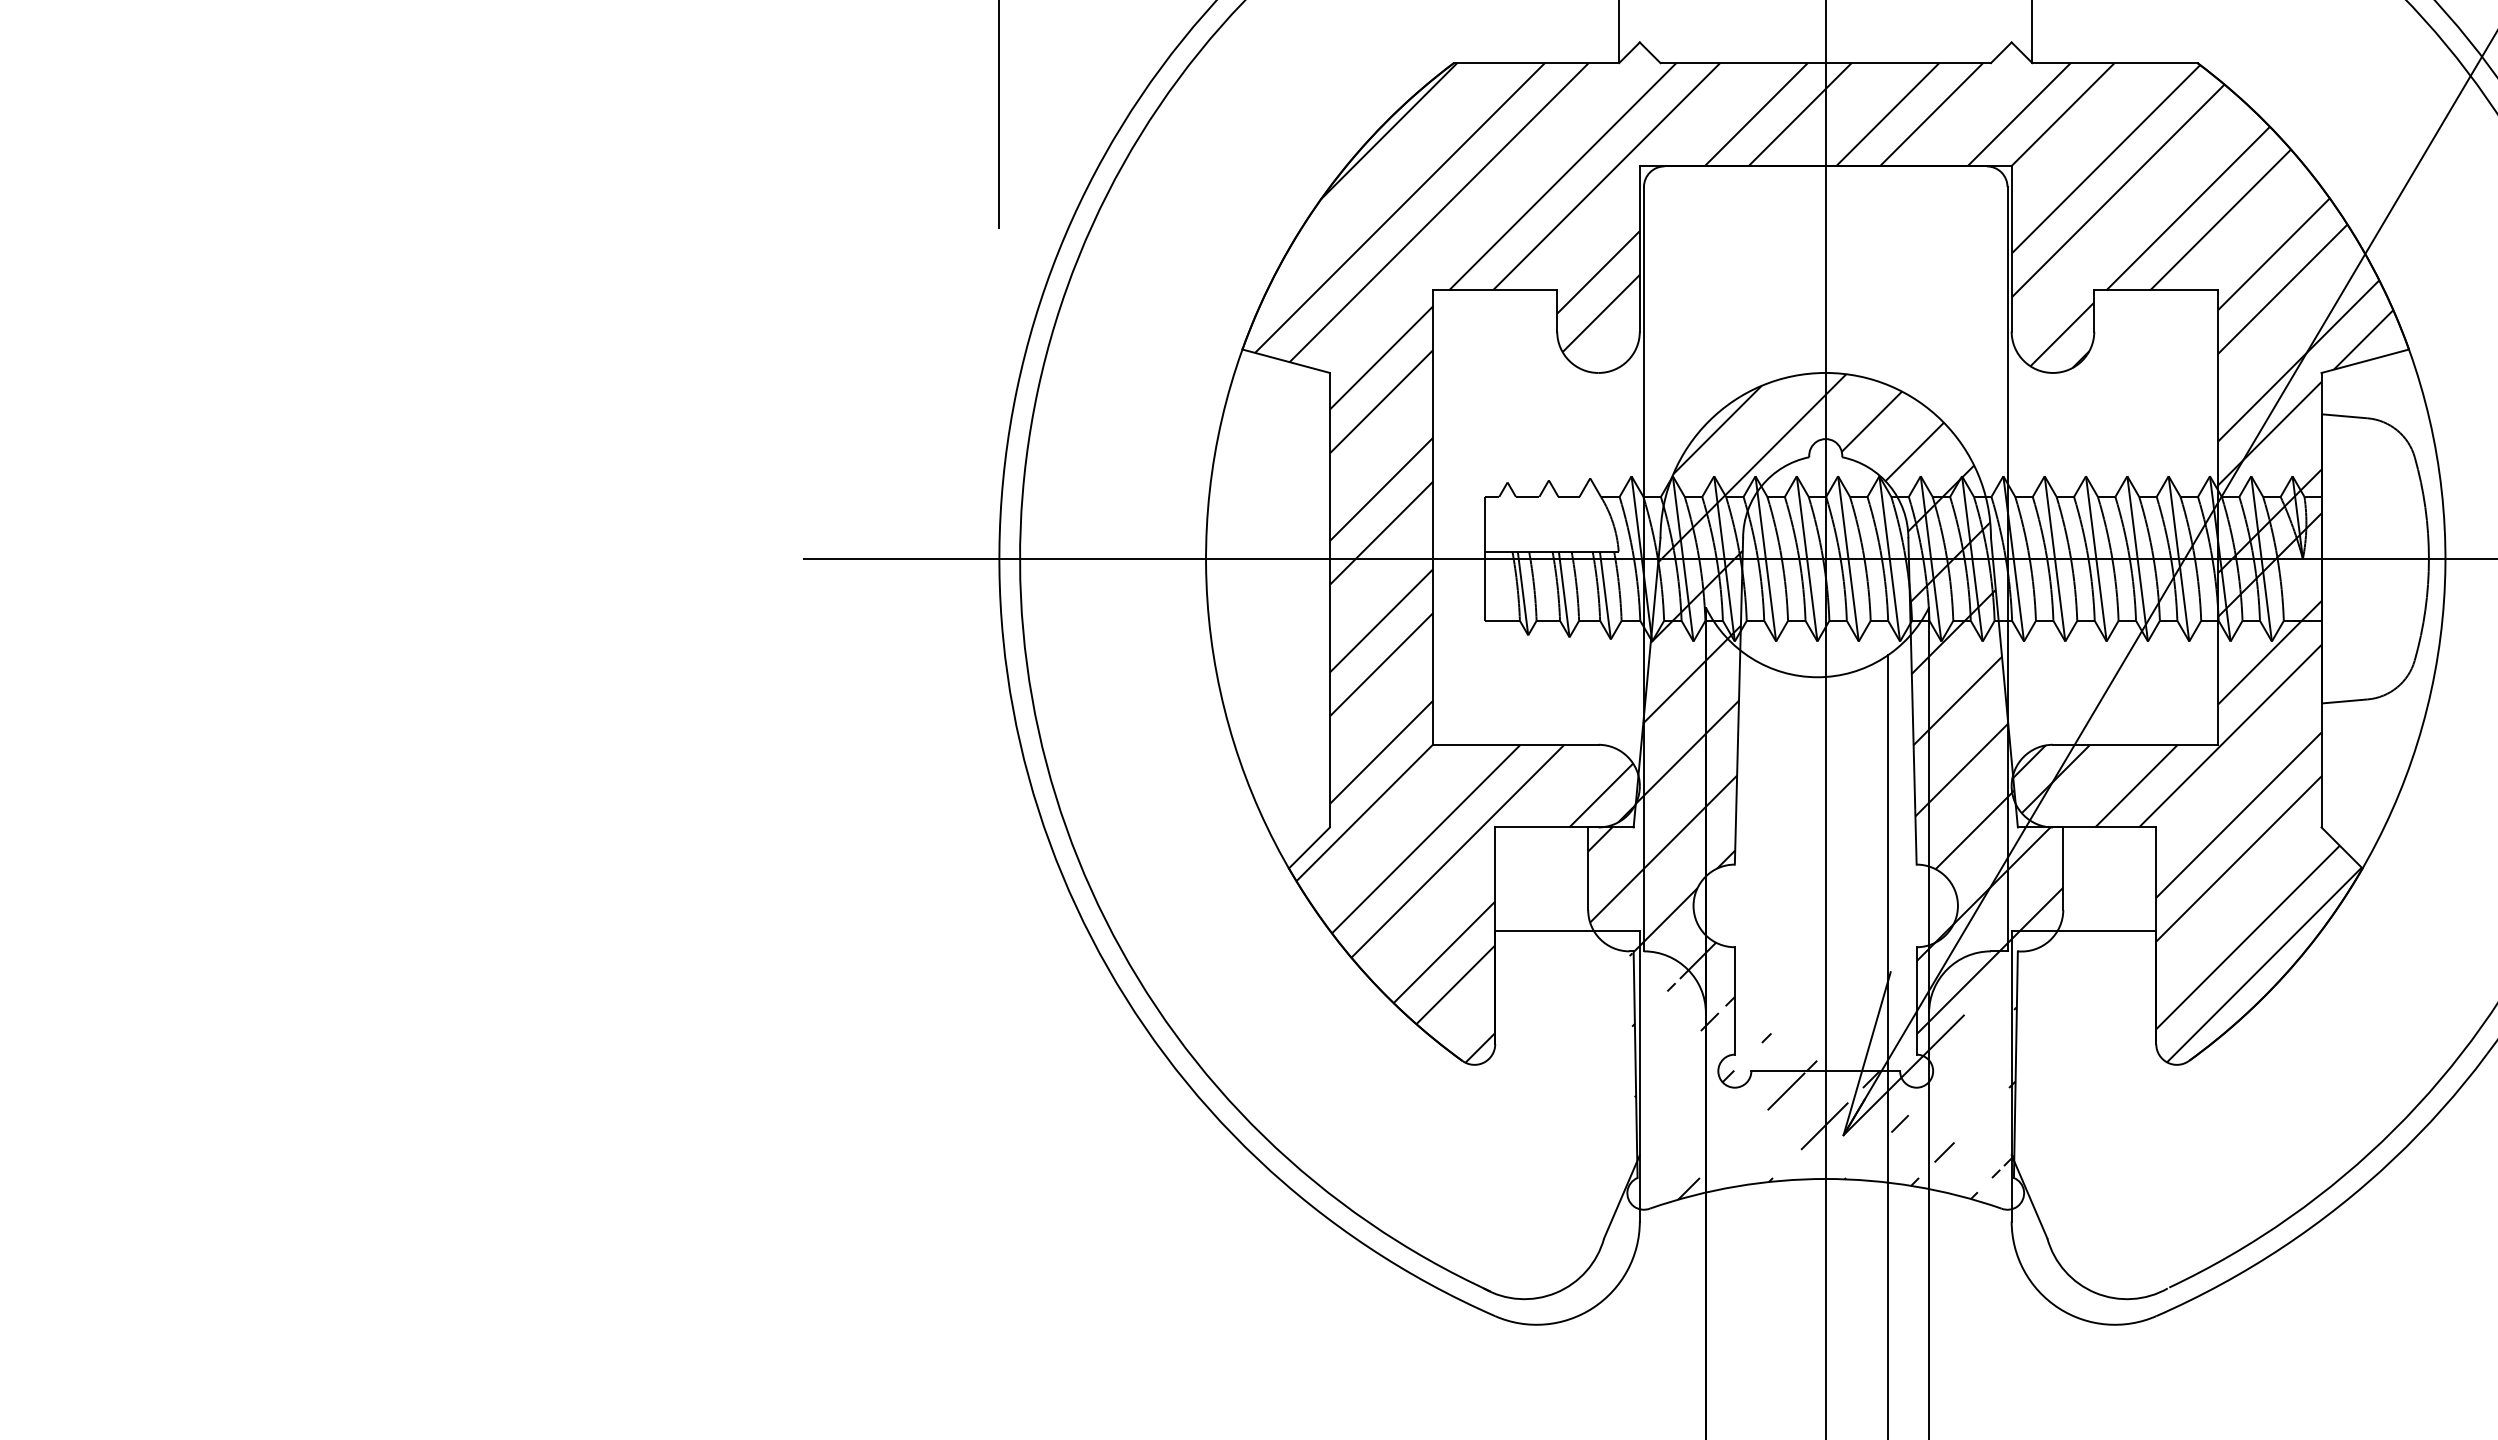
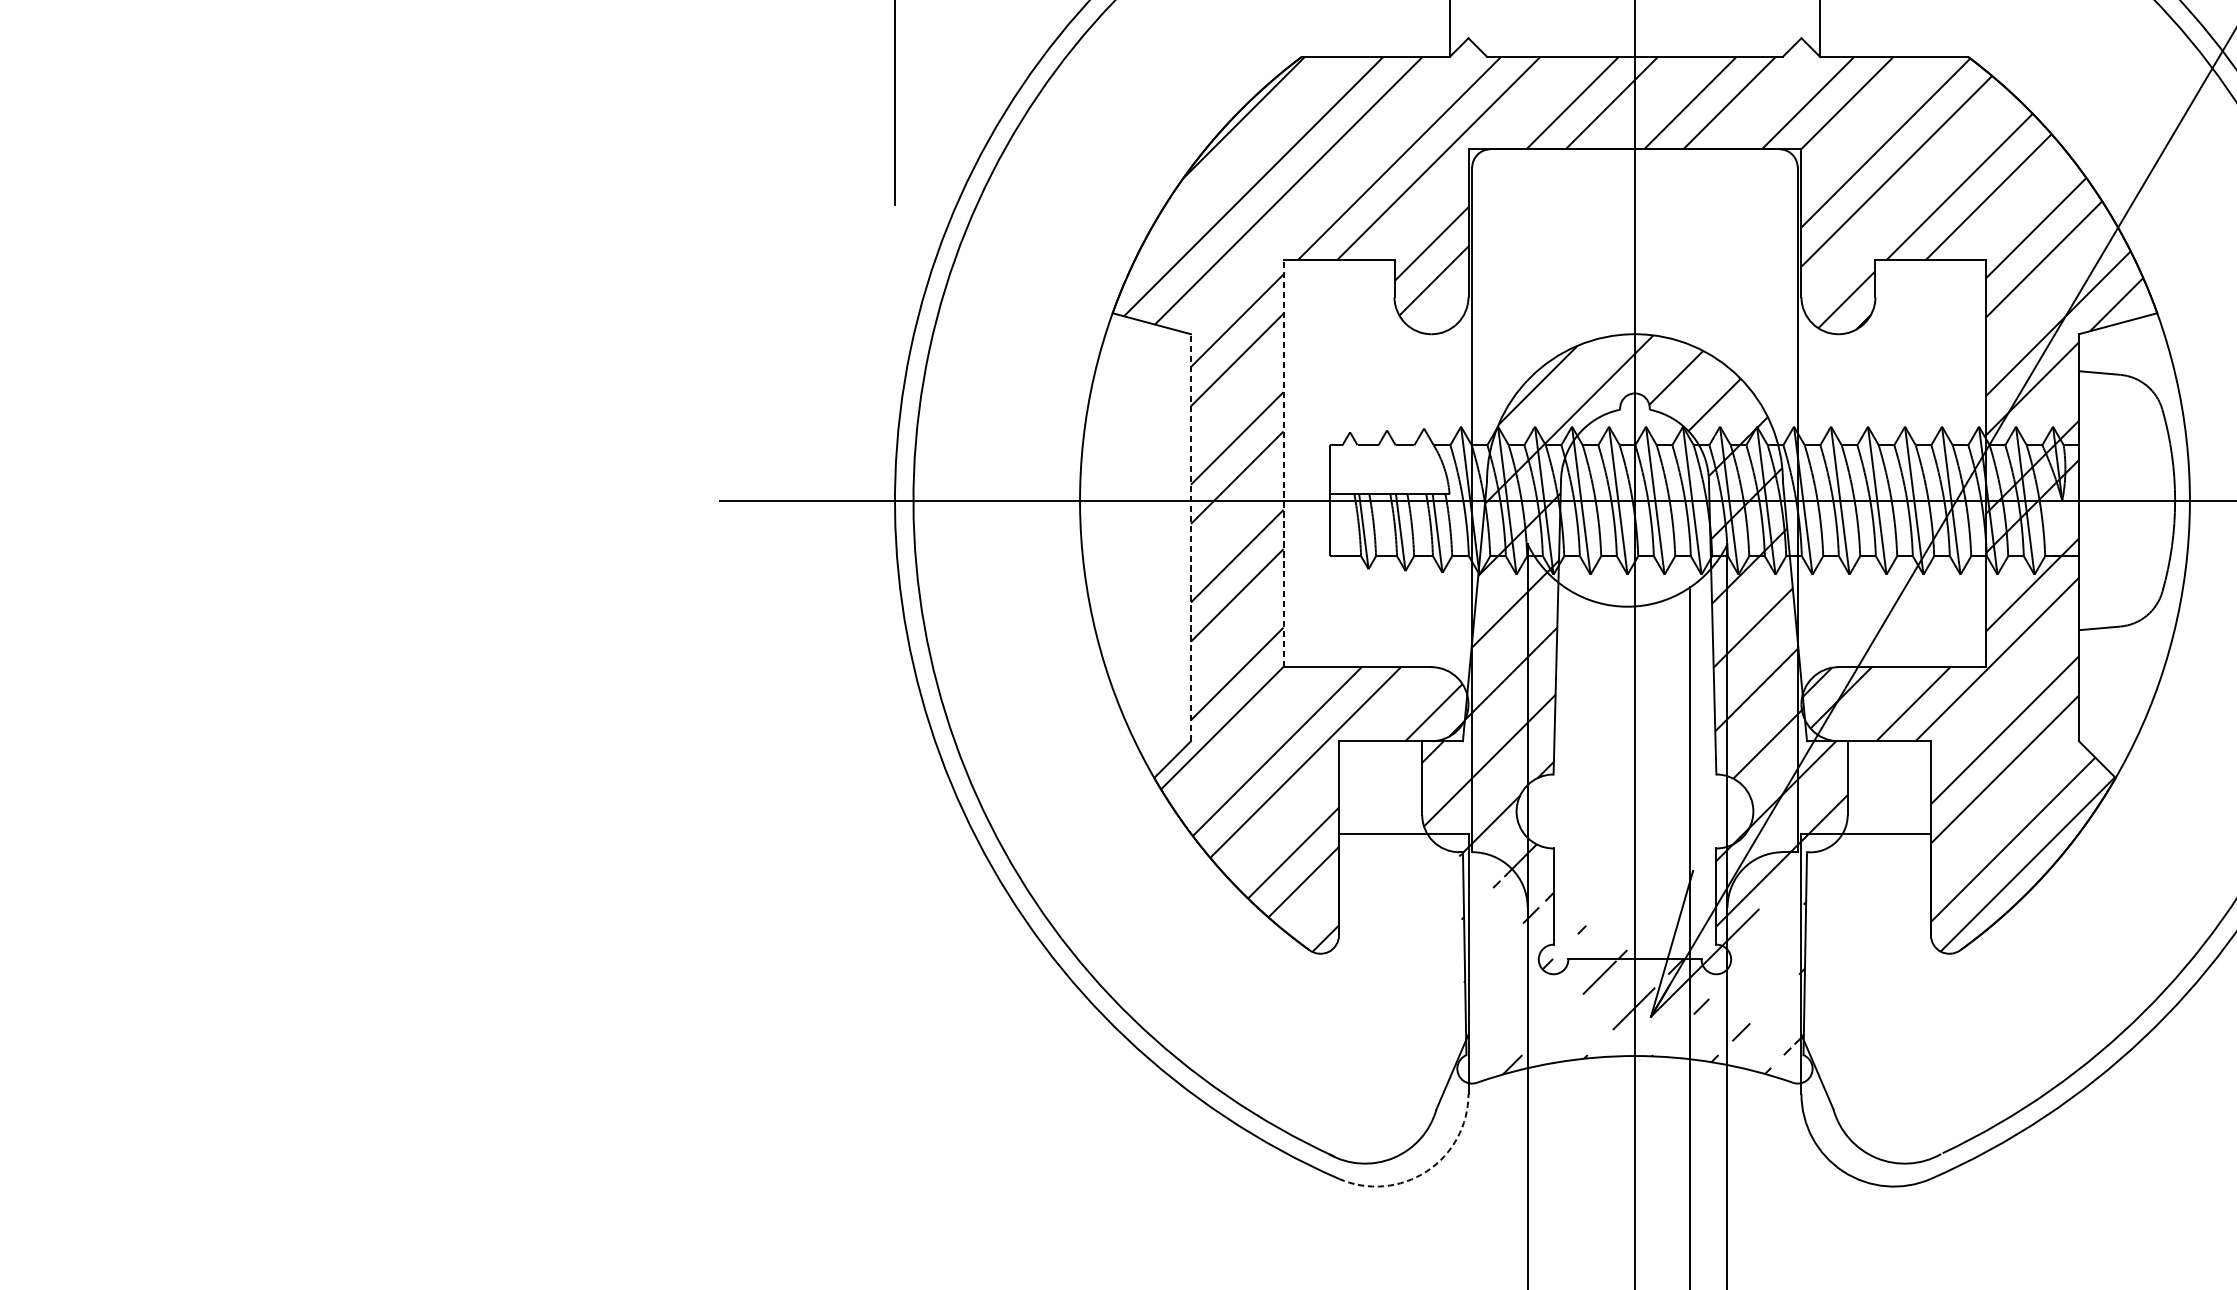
line: (1433, 517) -> (1283, 463), solid -> dashed
line: (1329, 599) -> (1190, 537), solid -> dashed
arc: (1593, 1307) -> (1426, 1171), solid -> dashed

